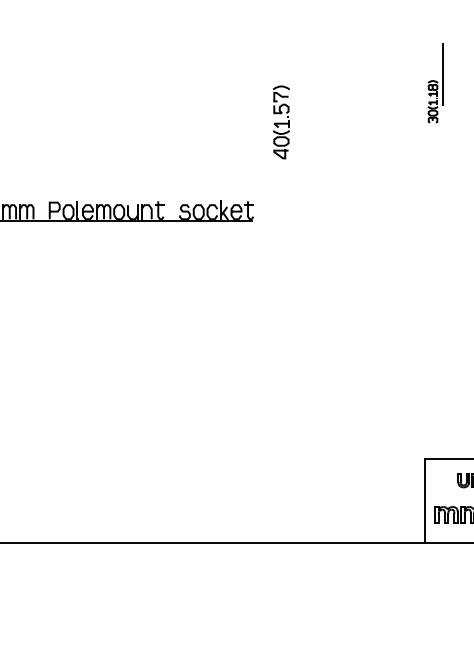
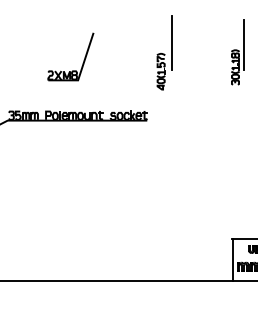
line: (302, 63) -> (171, 42), added
part: (435, 83) -> (237, 52), size x1.67
part: (125, 99) -> (83, 60), added

